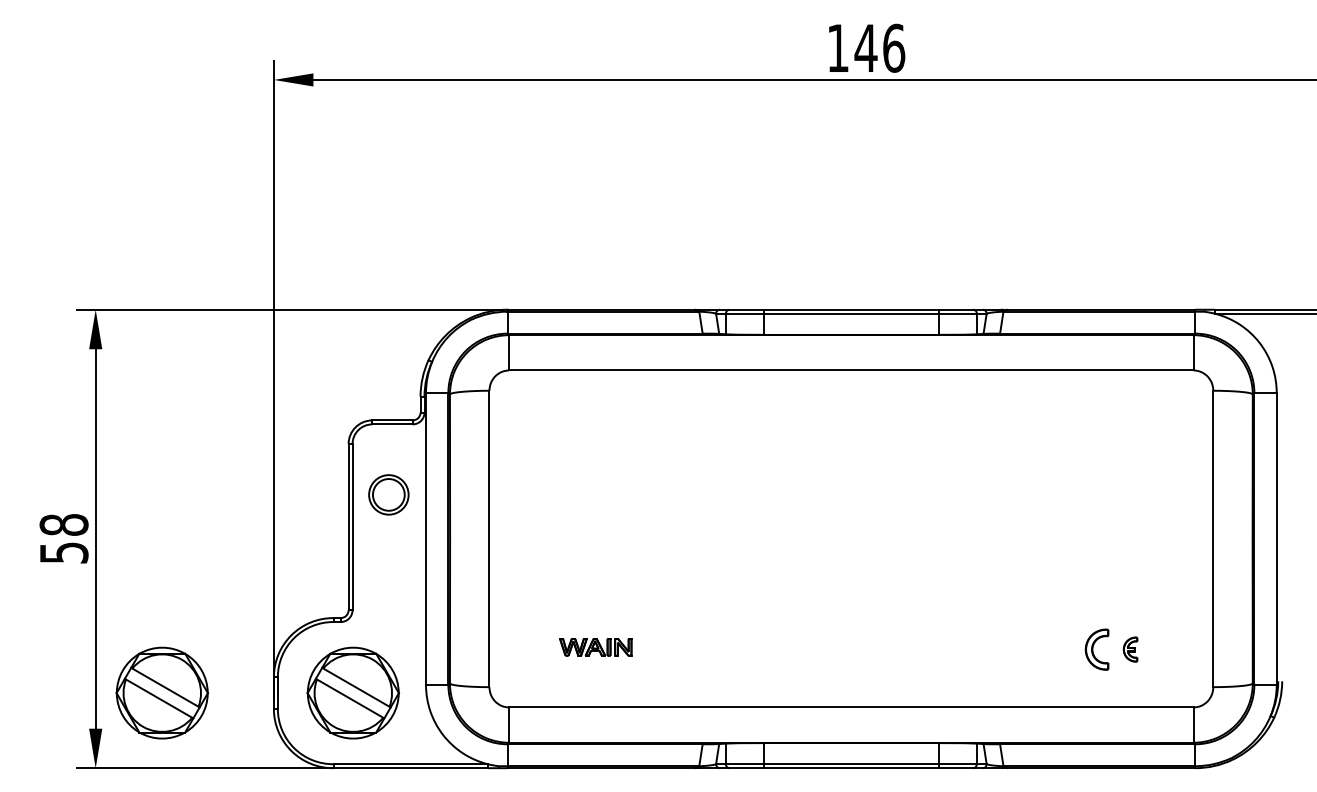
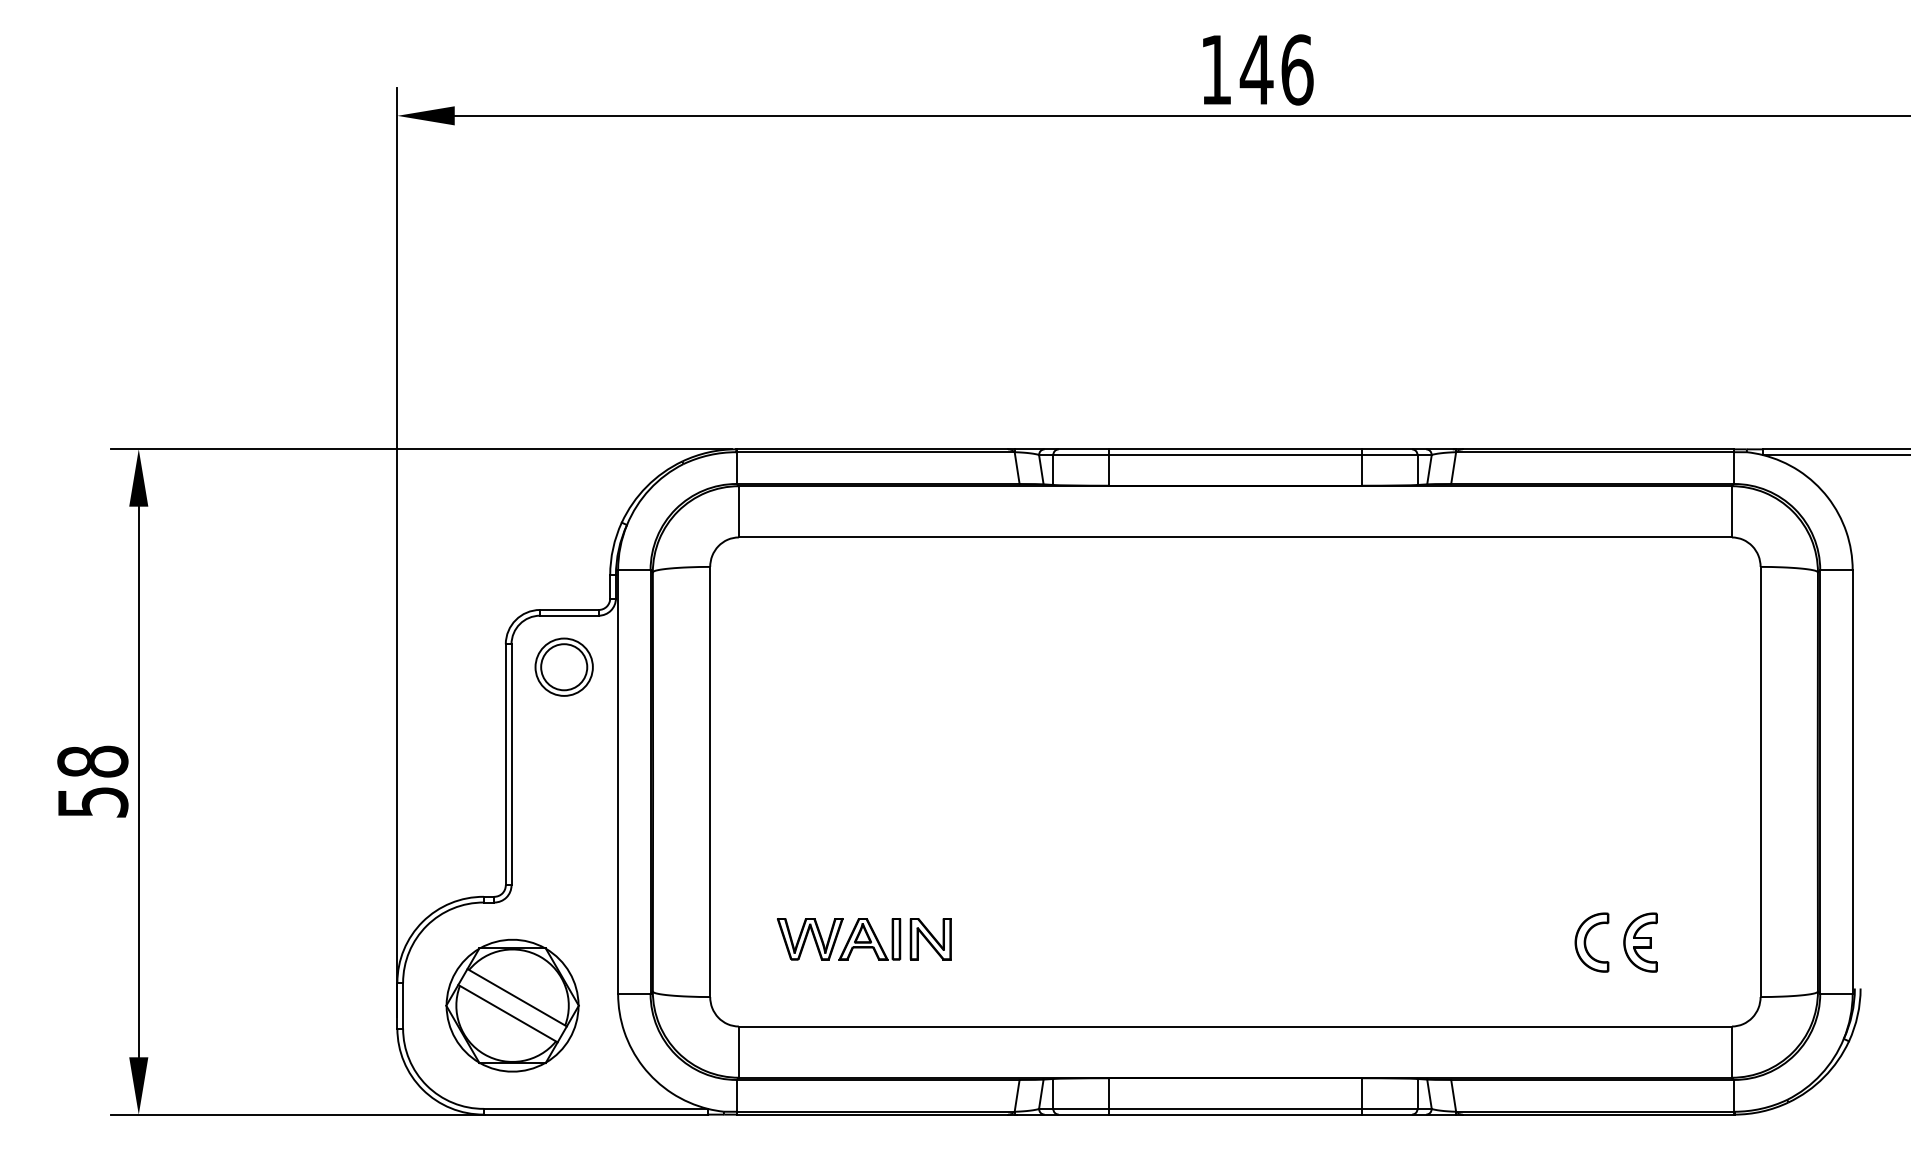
part: (388, 494) -> (563, 666), moved
part: (595, 647) -> (864, 939), size x1.67
part: (1130, 649) -> (1640, 942), size x1.67
part: (161, 692) -> (234, 1004), removed

